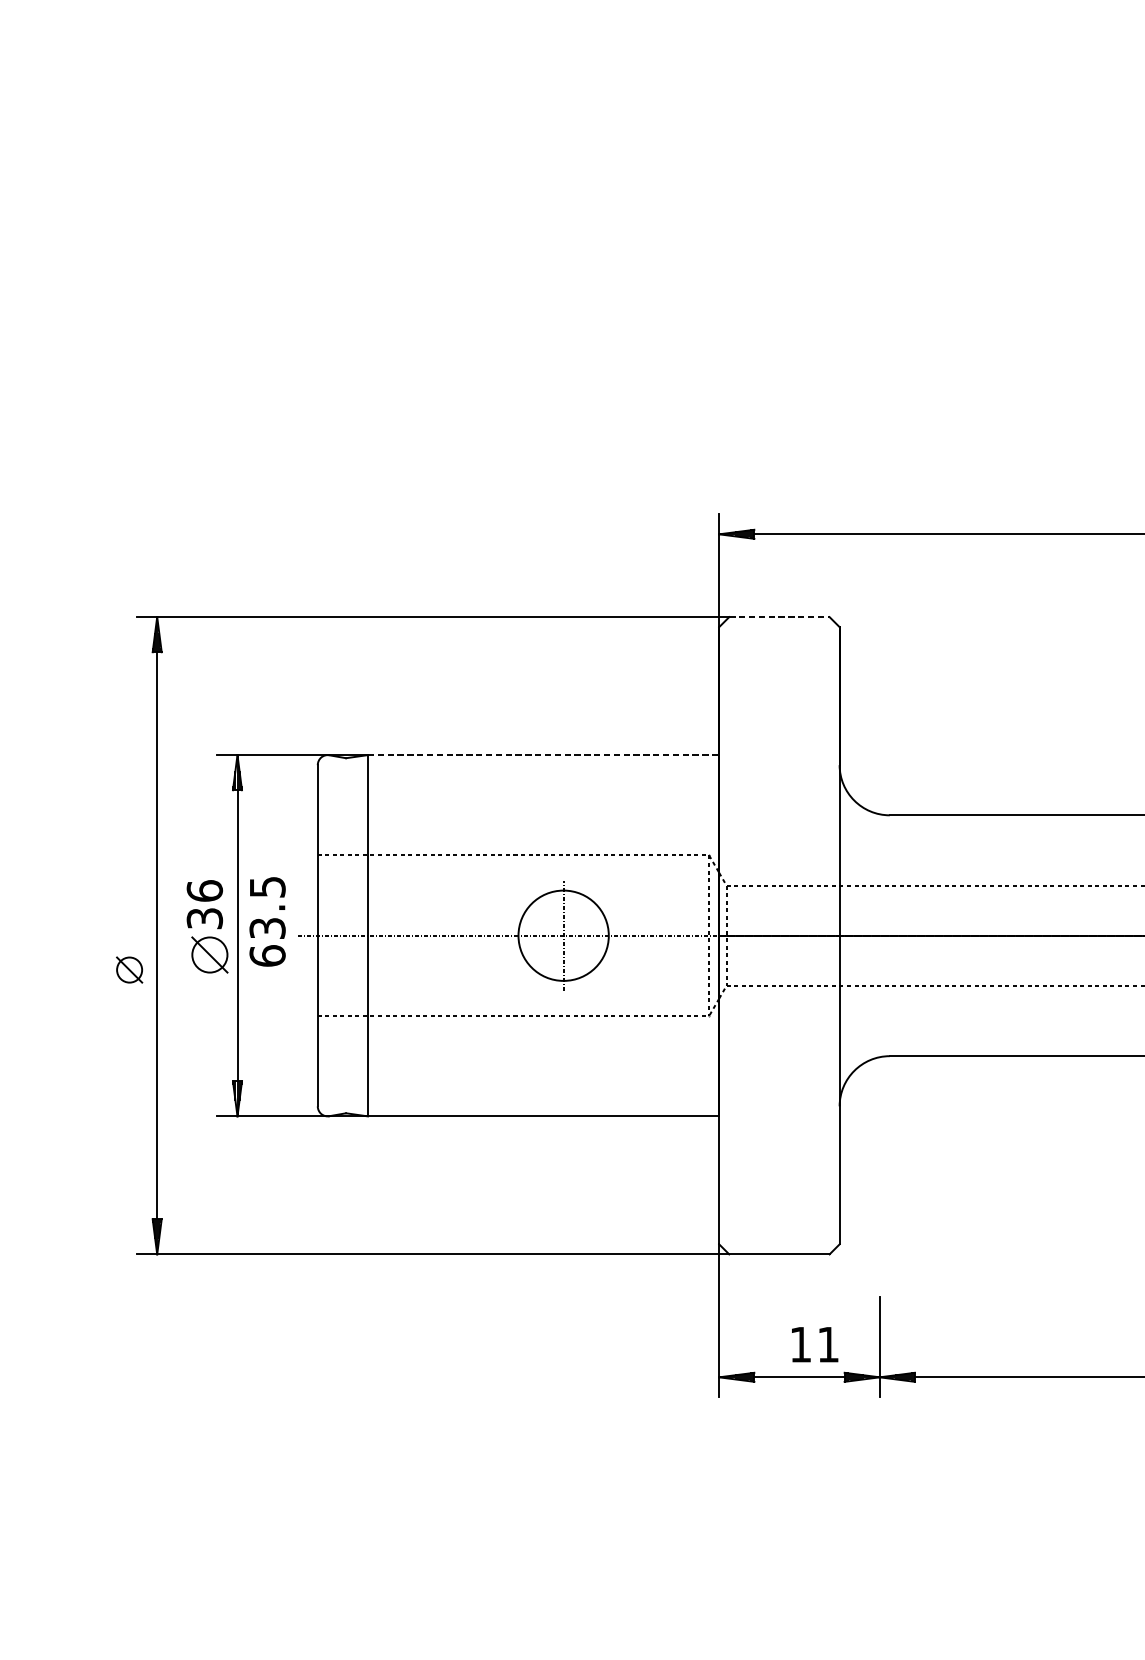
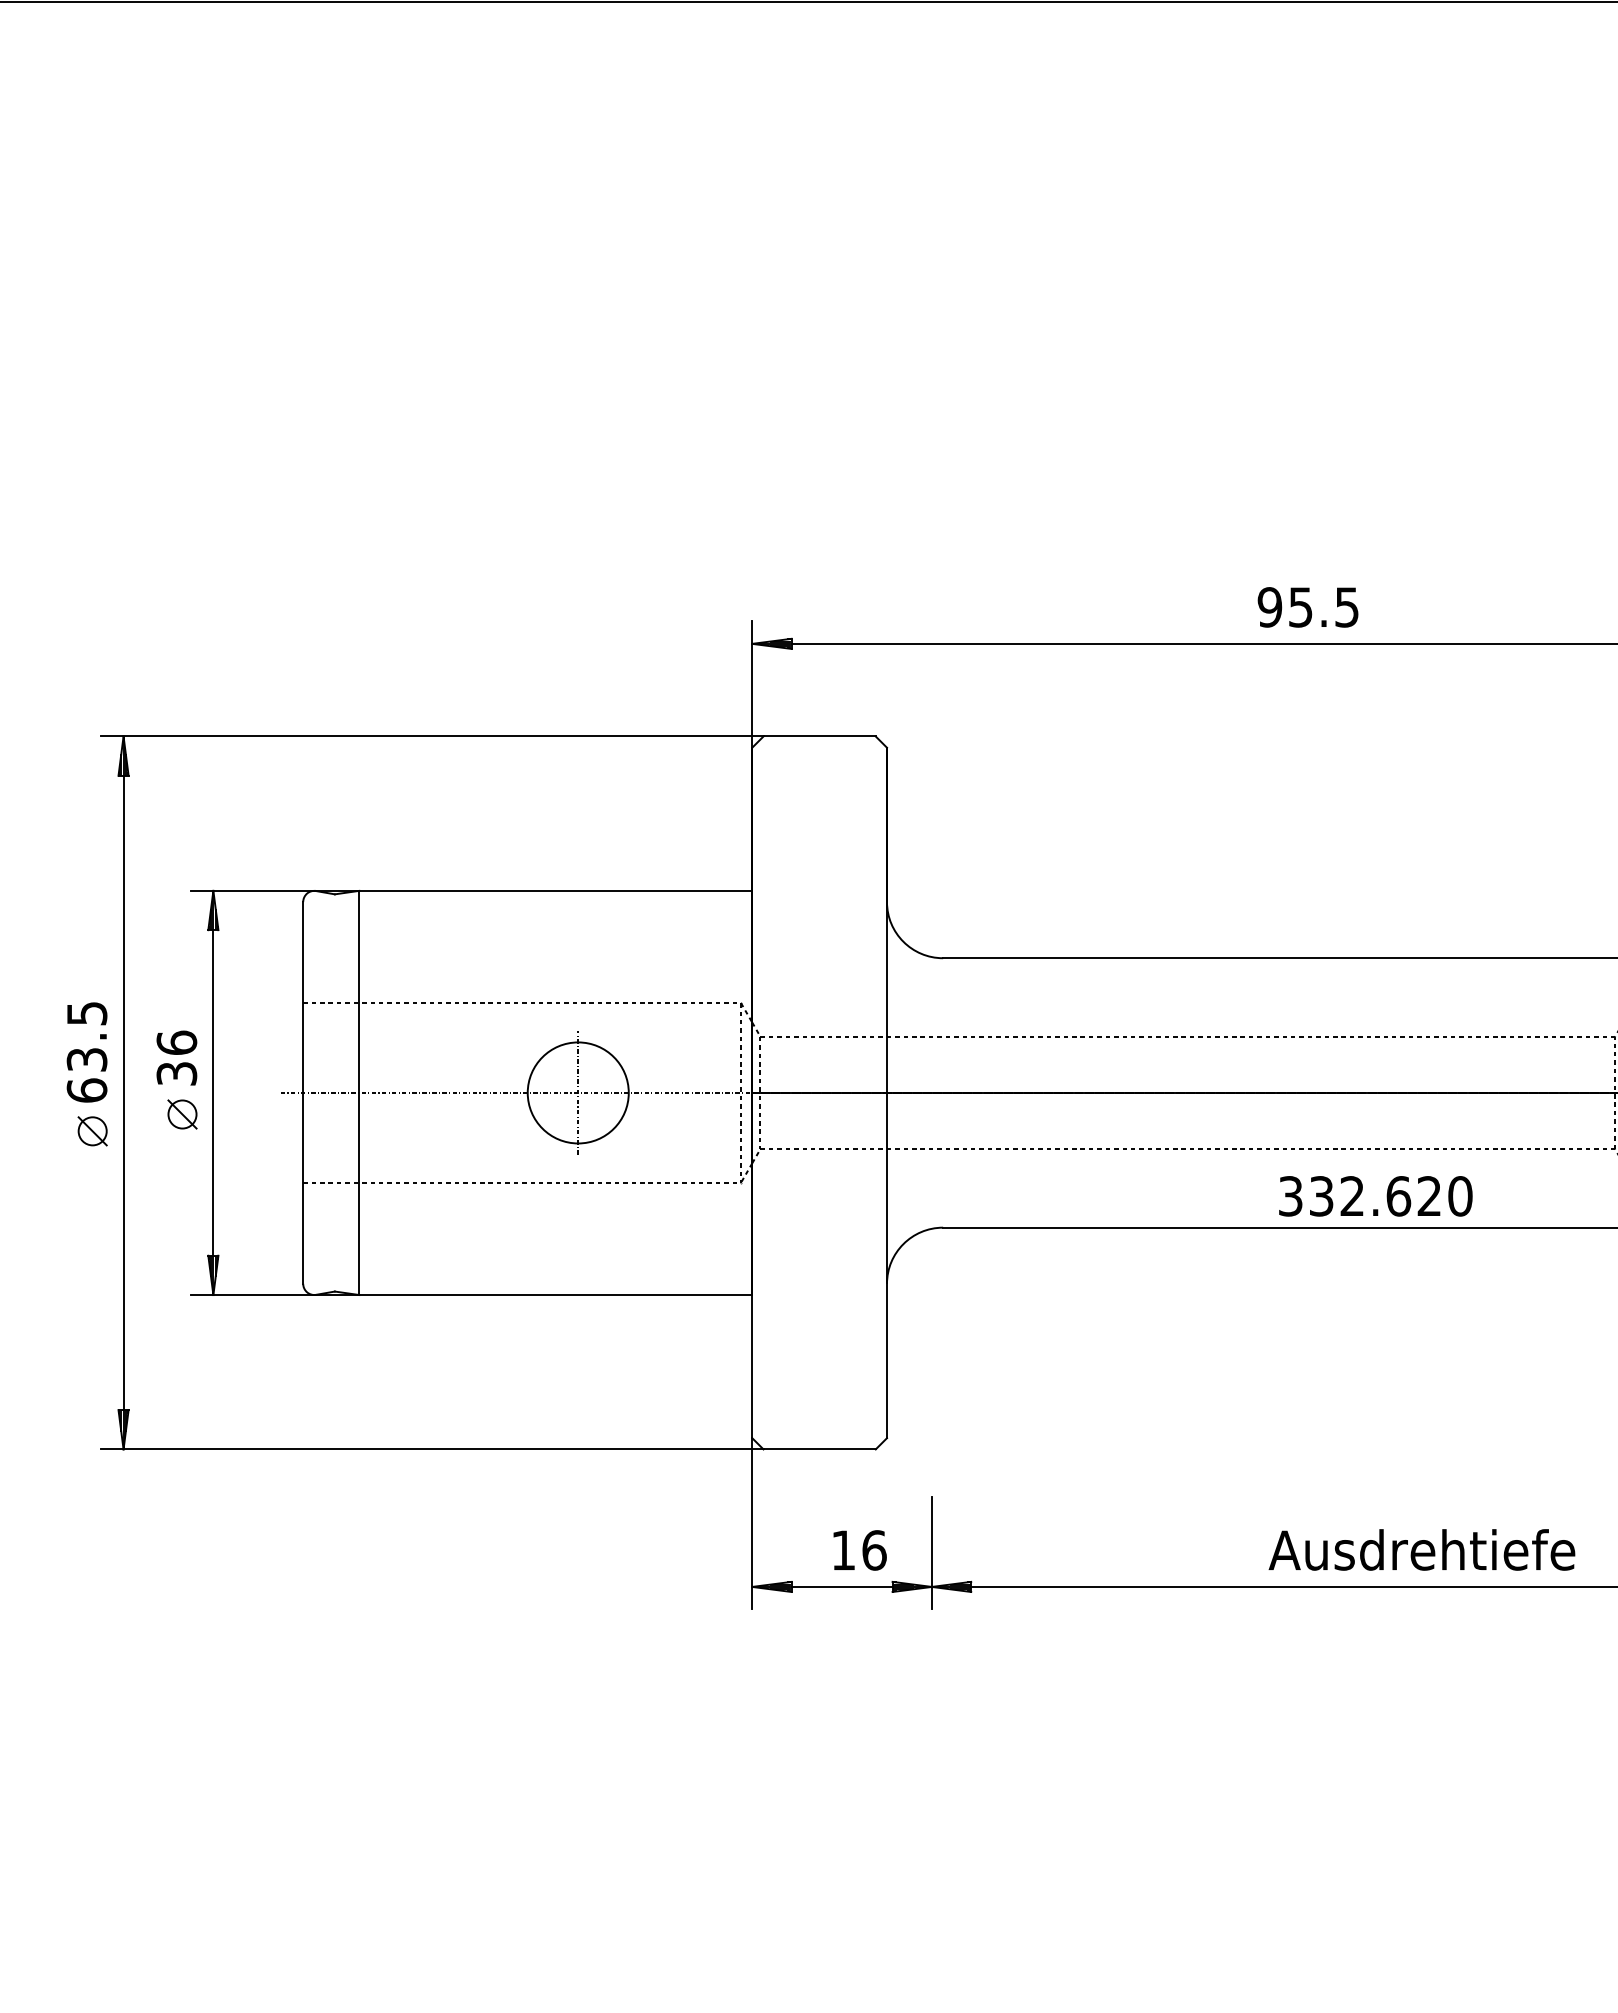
line: (780, 617) -> (820, 736), dashed -> solid
line: (544, 754) -> (556, 890), dashed -> solid
text: (267, 921) -> (86, 1052), moved
part: (209, 955) -> (182, 1114), size x0.71
text: (828, 1344) -> (874, 1550), 11 -> 16

